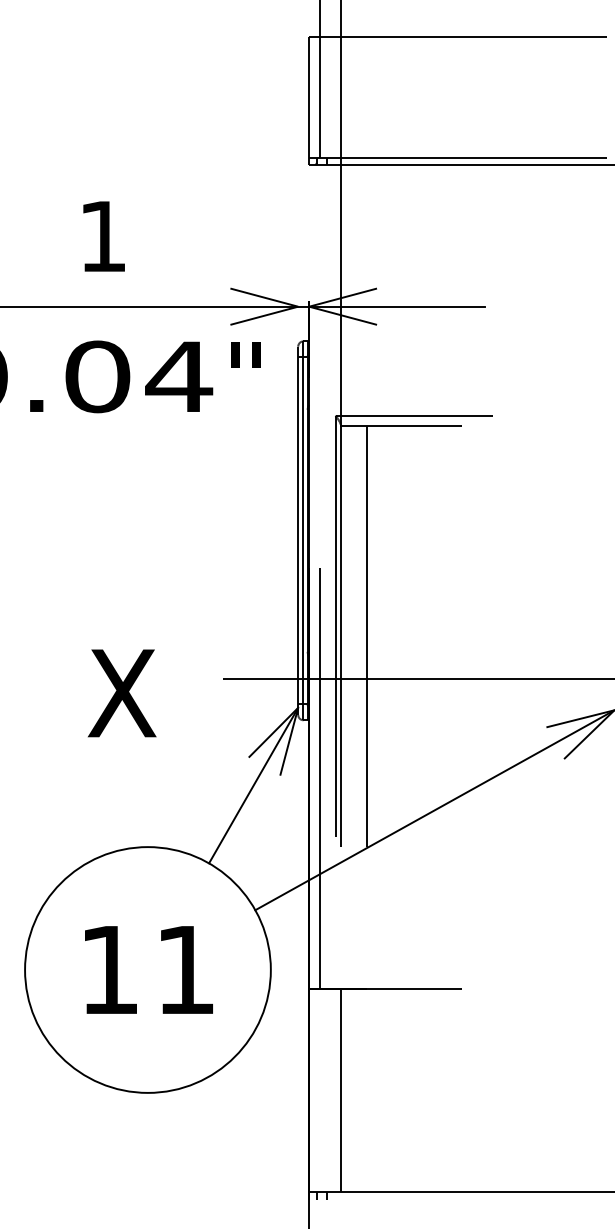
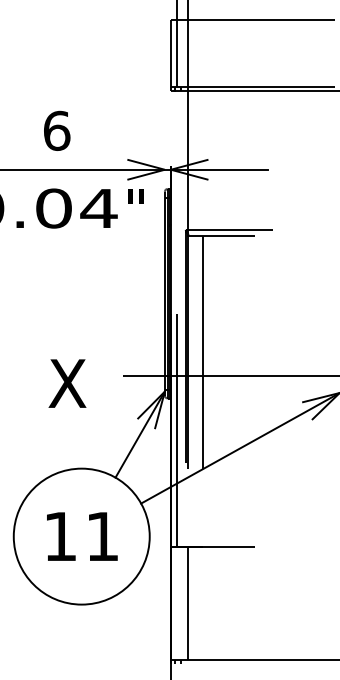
text: (104, 235) -> (57, 130), 1 -> 6

